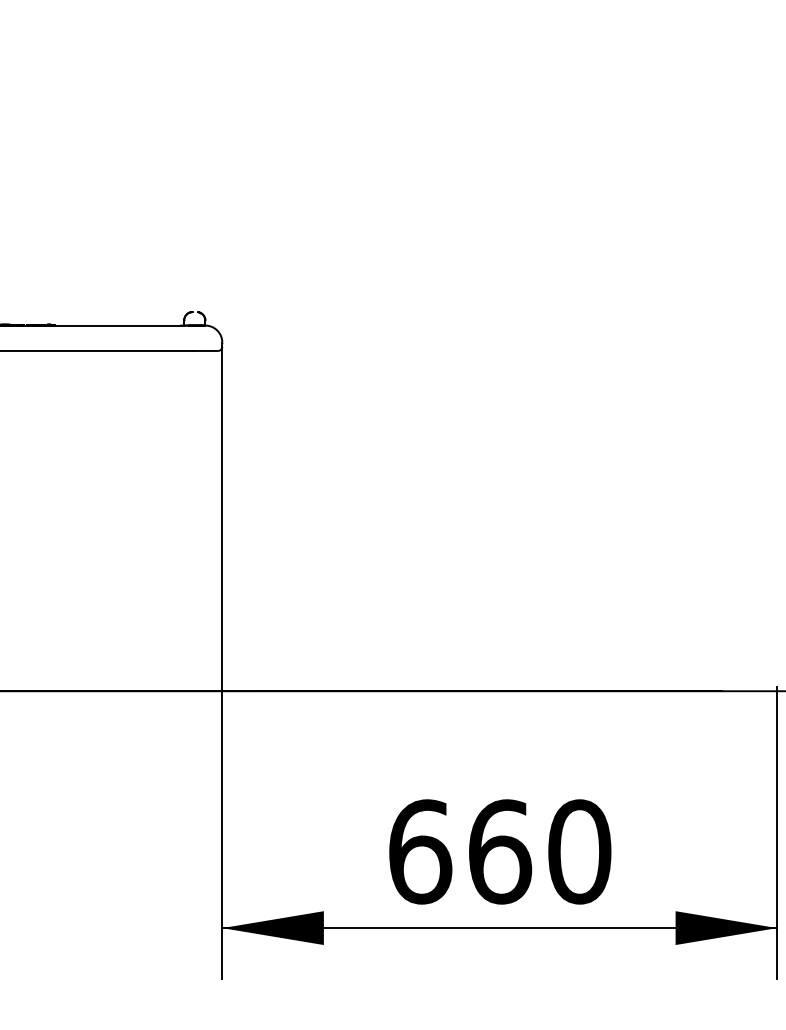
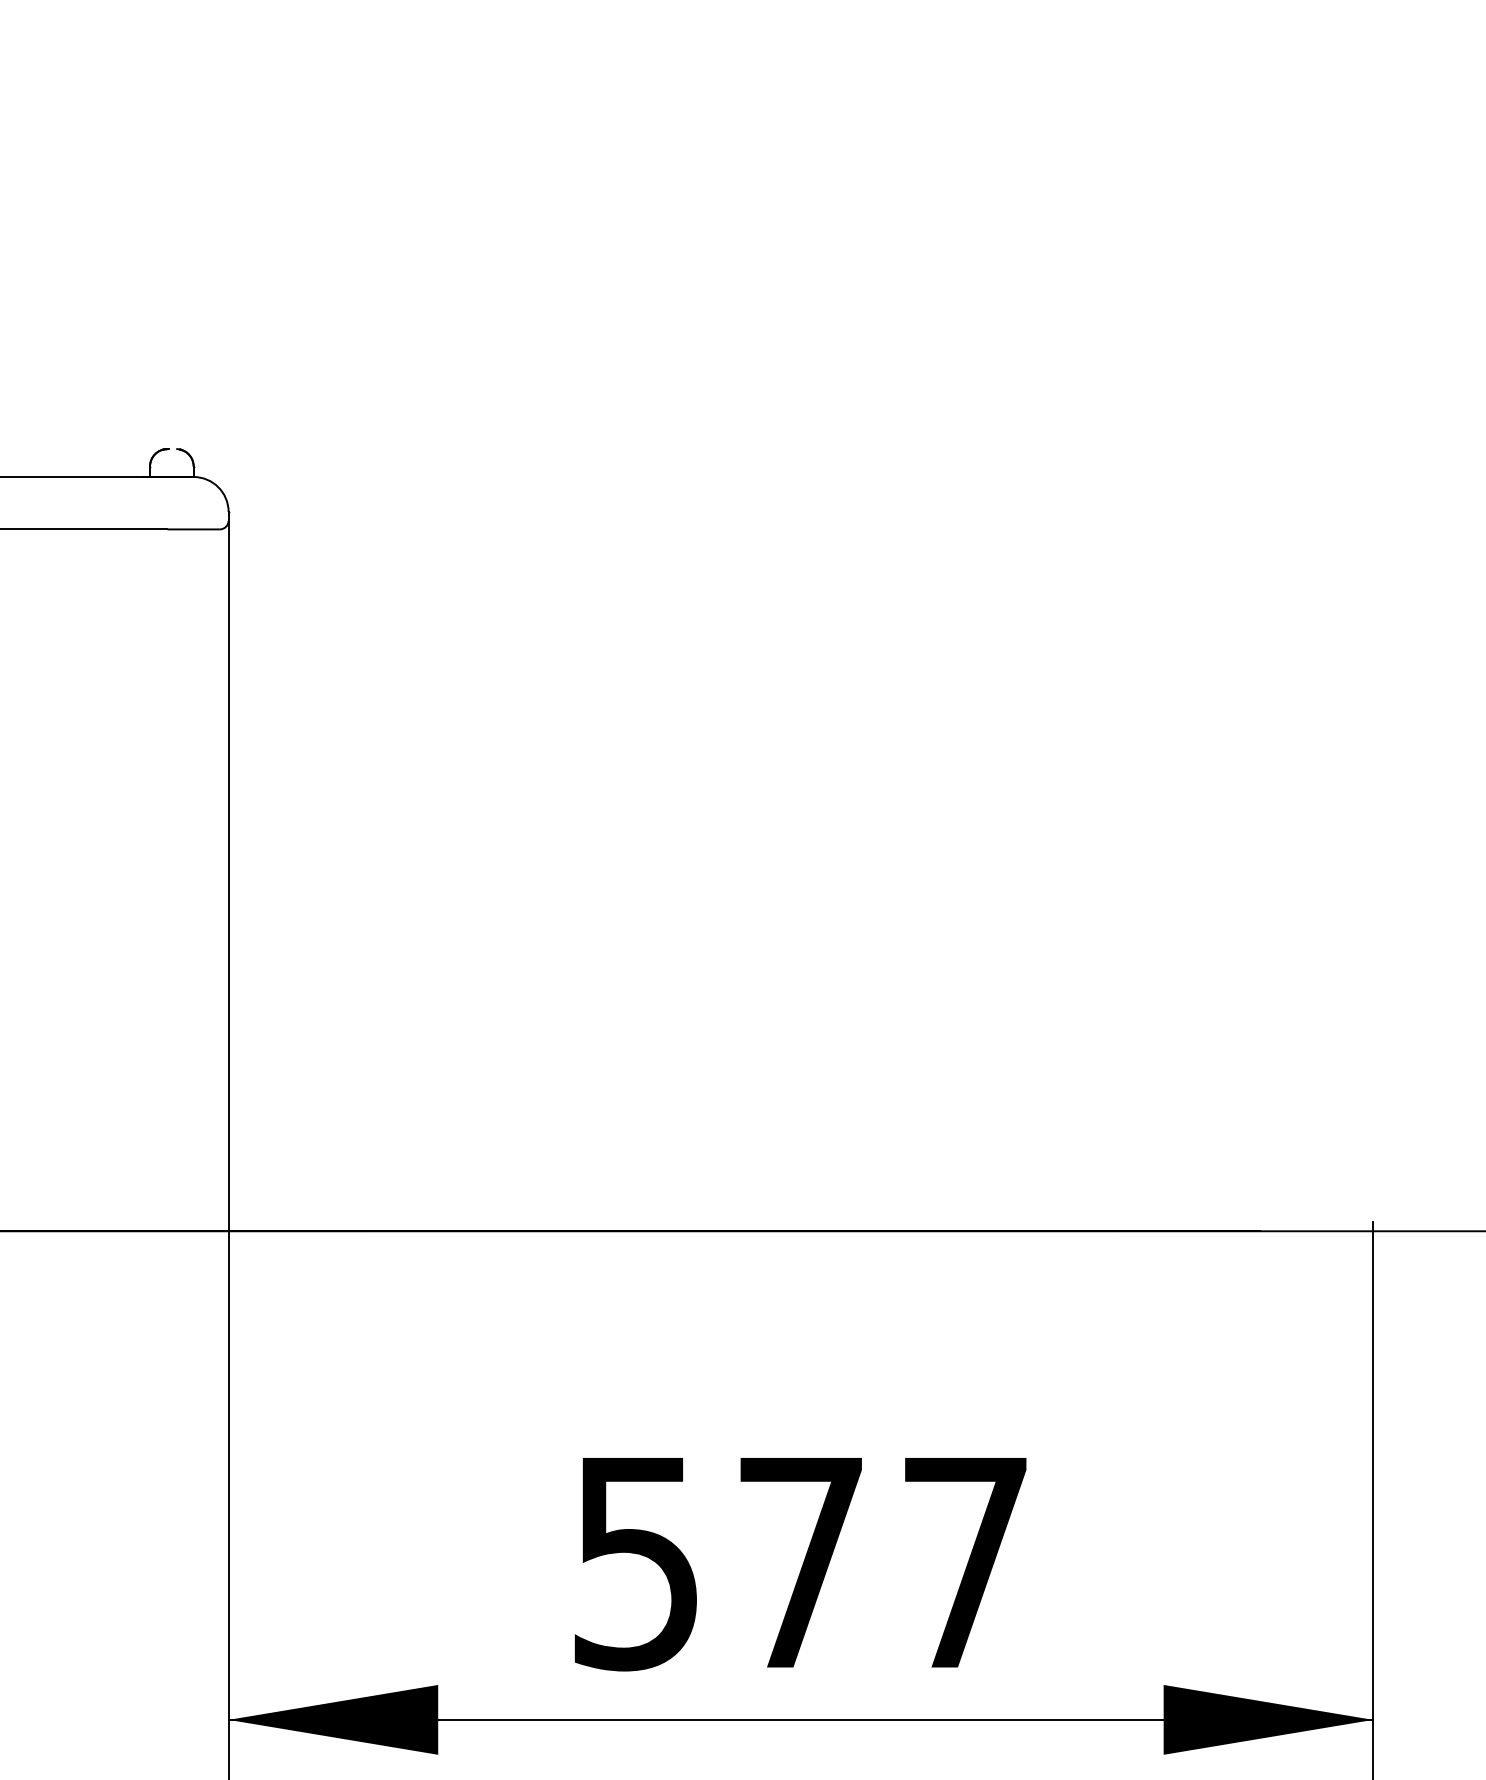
text: (500, 851) -> (802, 1561), 660 -> 577

